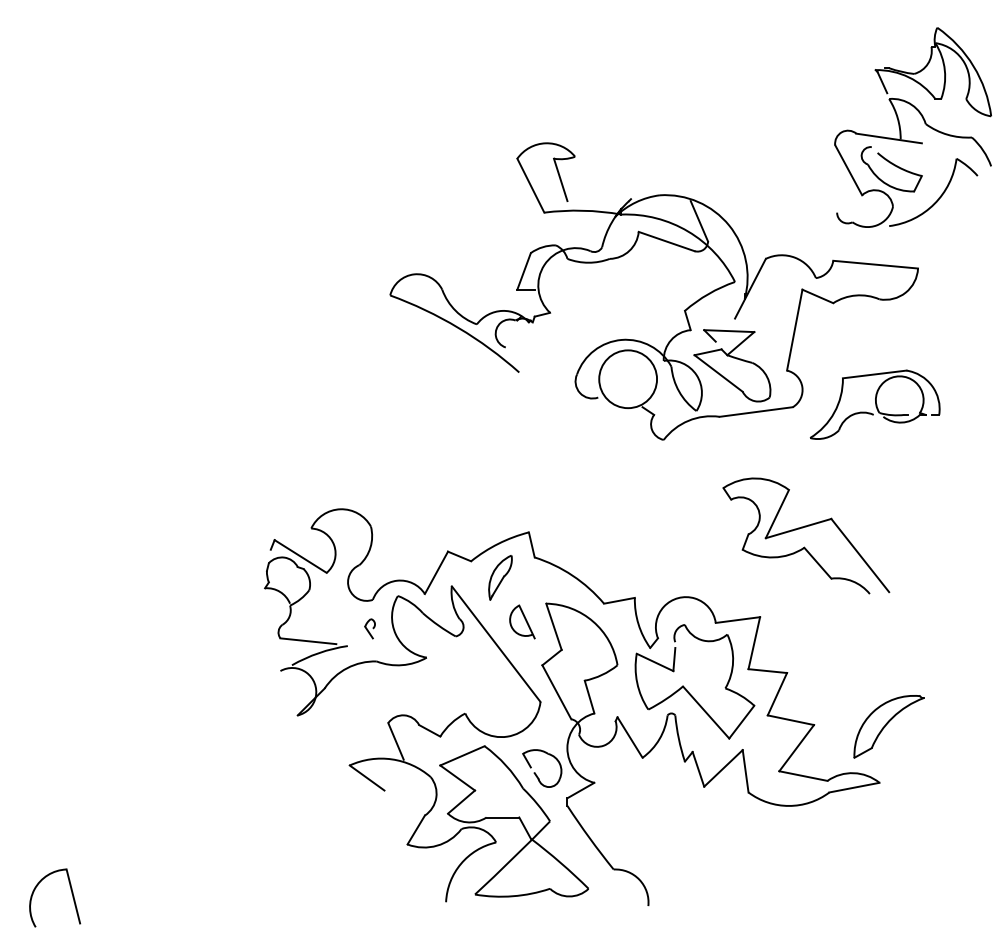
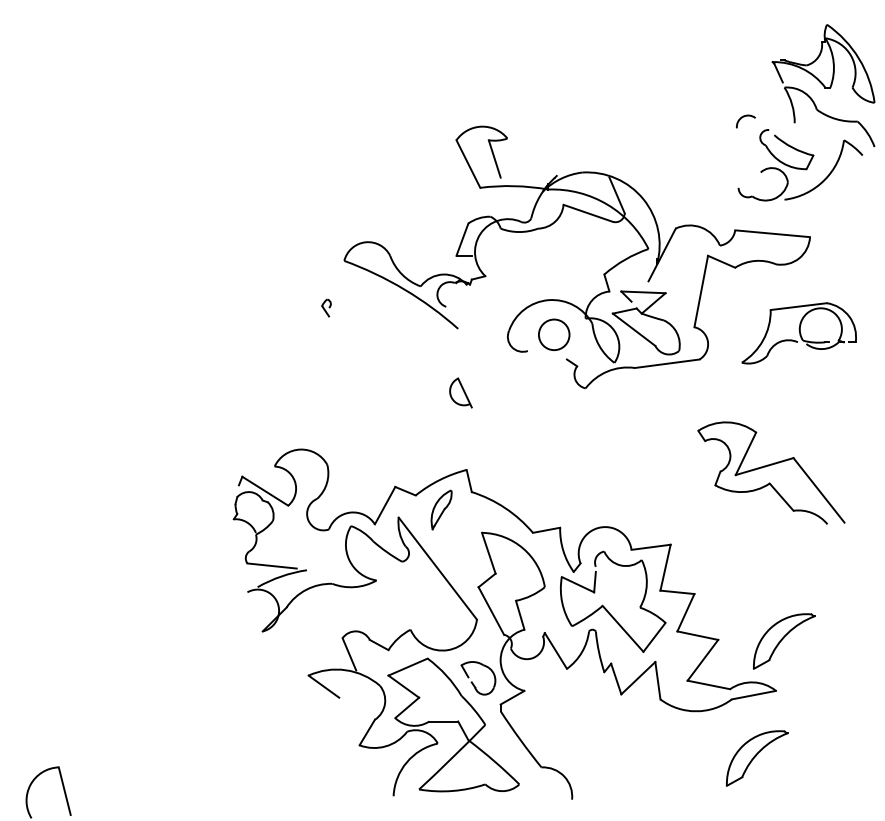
line: (889, 138) -> (784, 122), removed
line: (848, 170) -> (748, 150), removed
circle: (627, 378) -> (553, 334), size x0.6
part: (874, 404) -> (798, 333), moved
part: (804, 528) -> (769, 466), moved
part: (521, 621) -> (460, 392), moved
part: (370, 628) -> (326, 307), moved
part: (857, 859) -> (756, 758), added

